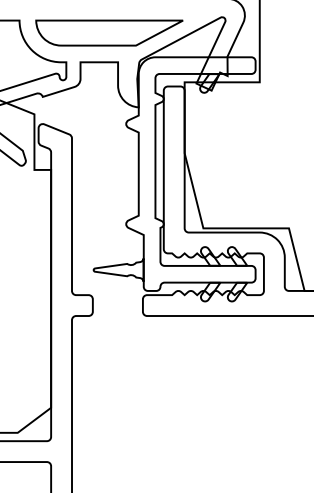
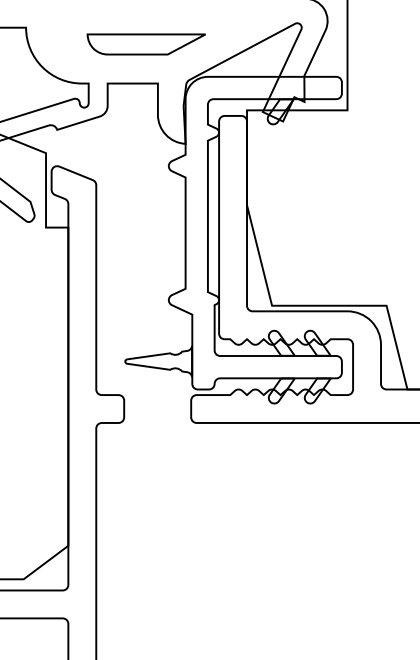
part: (109, 33) -> (146, 44), size x0.6

